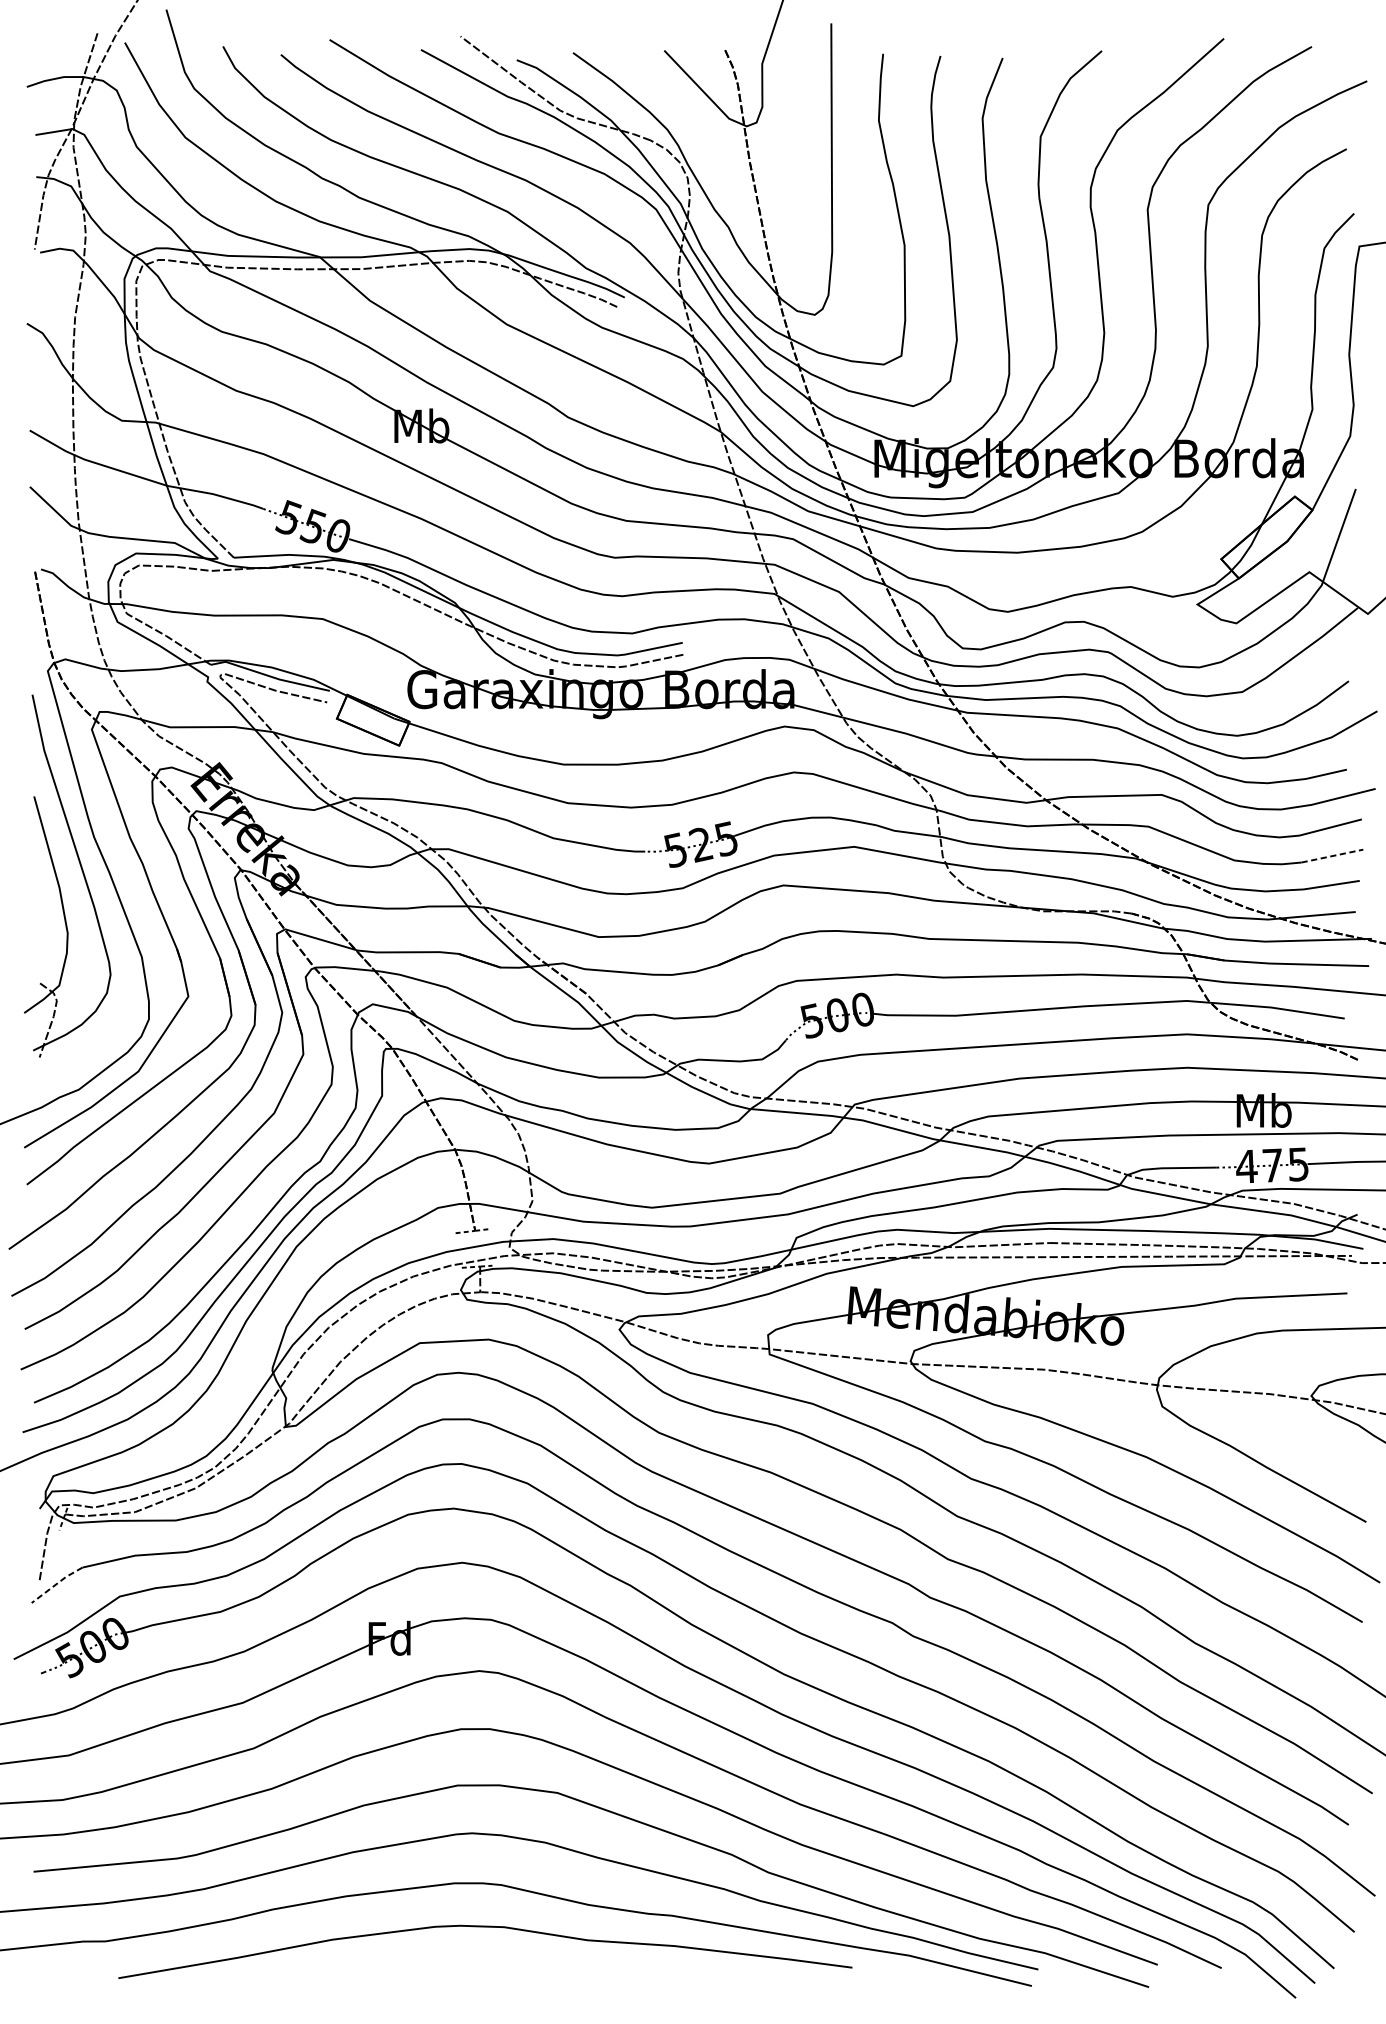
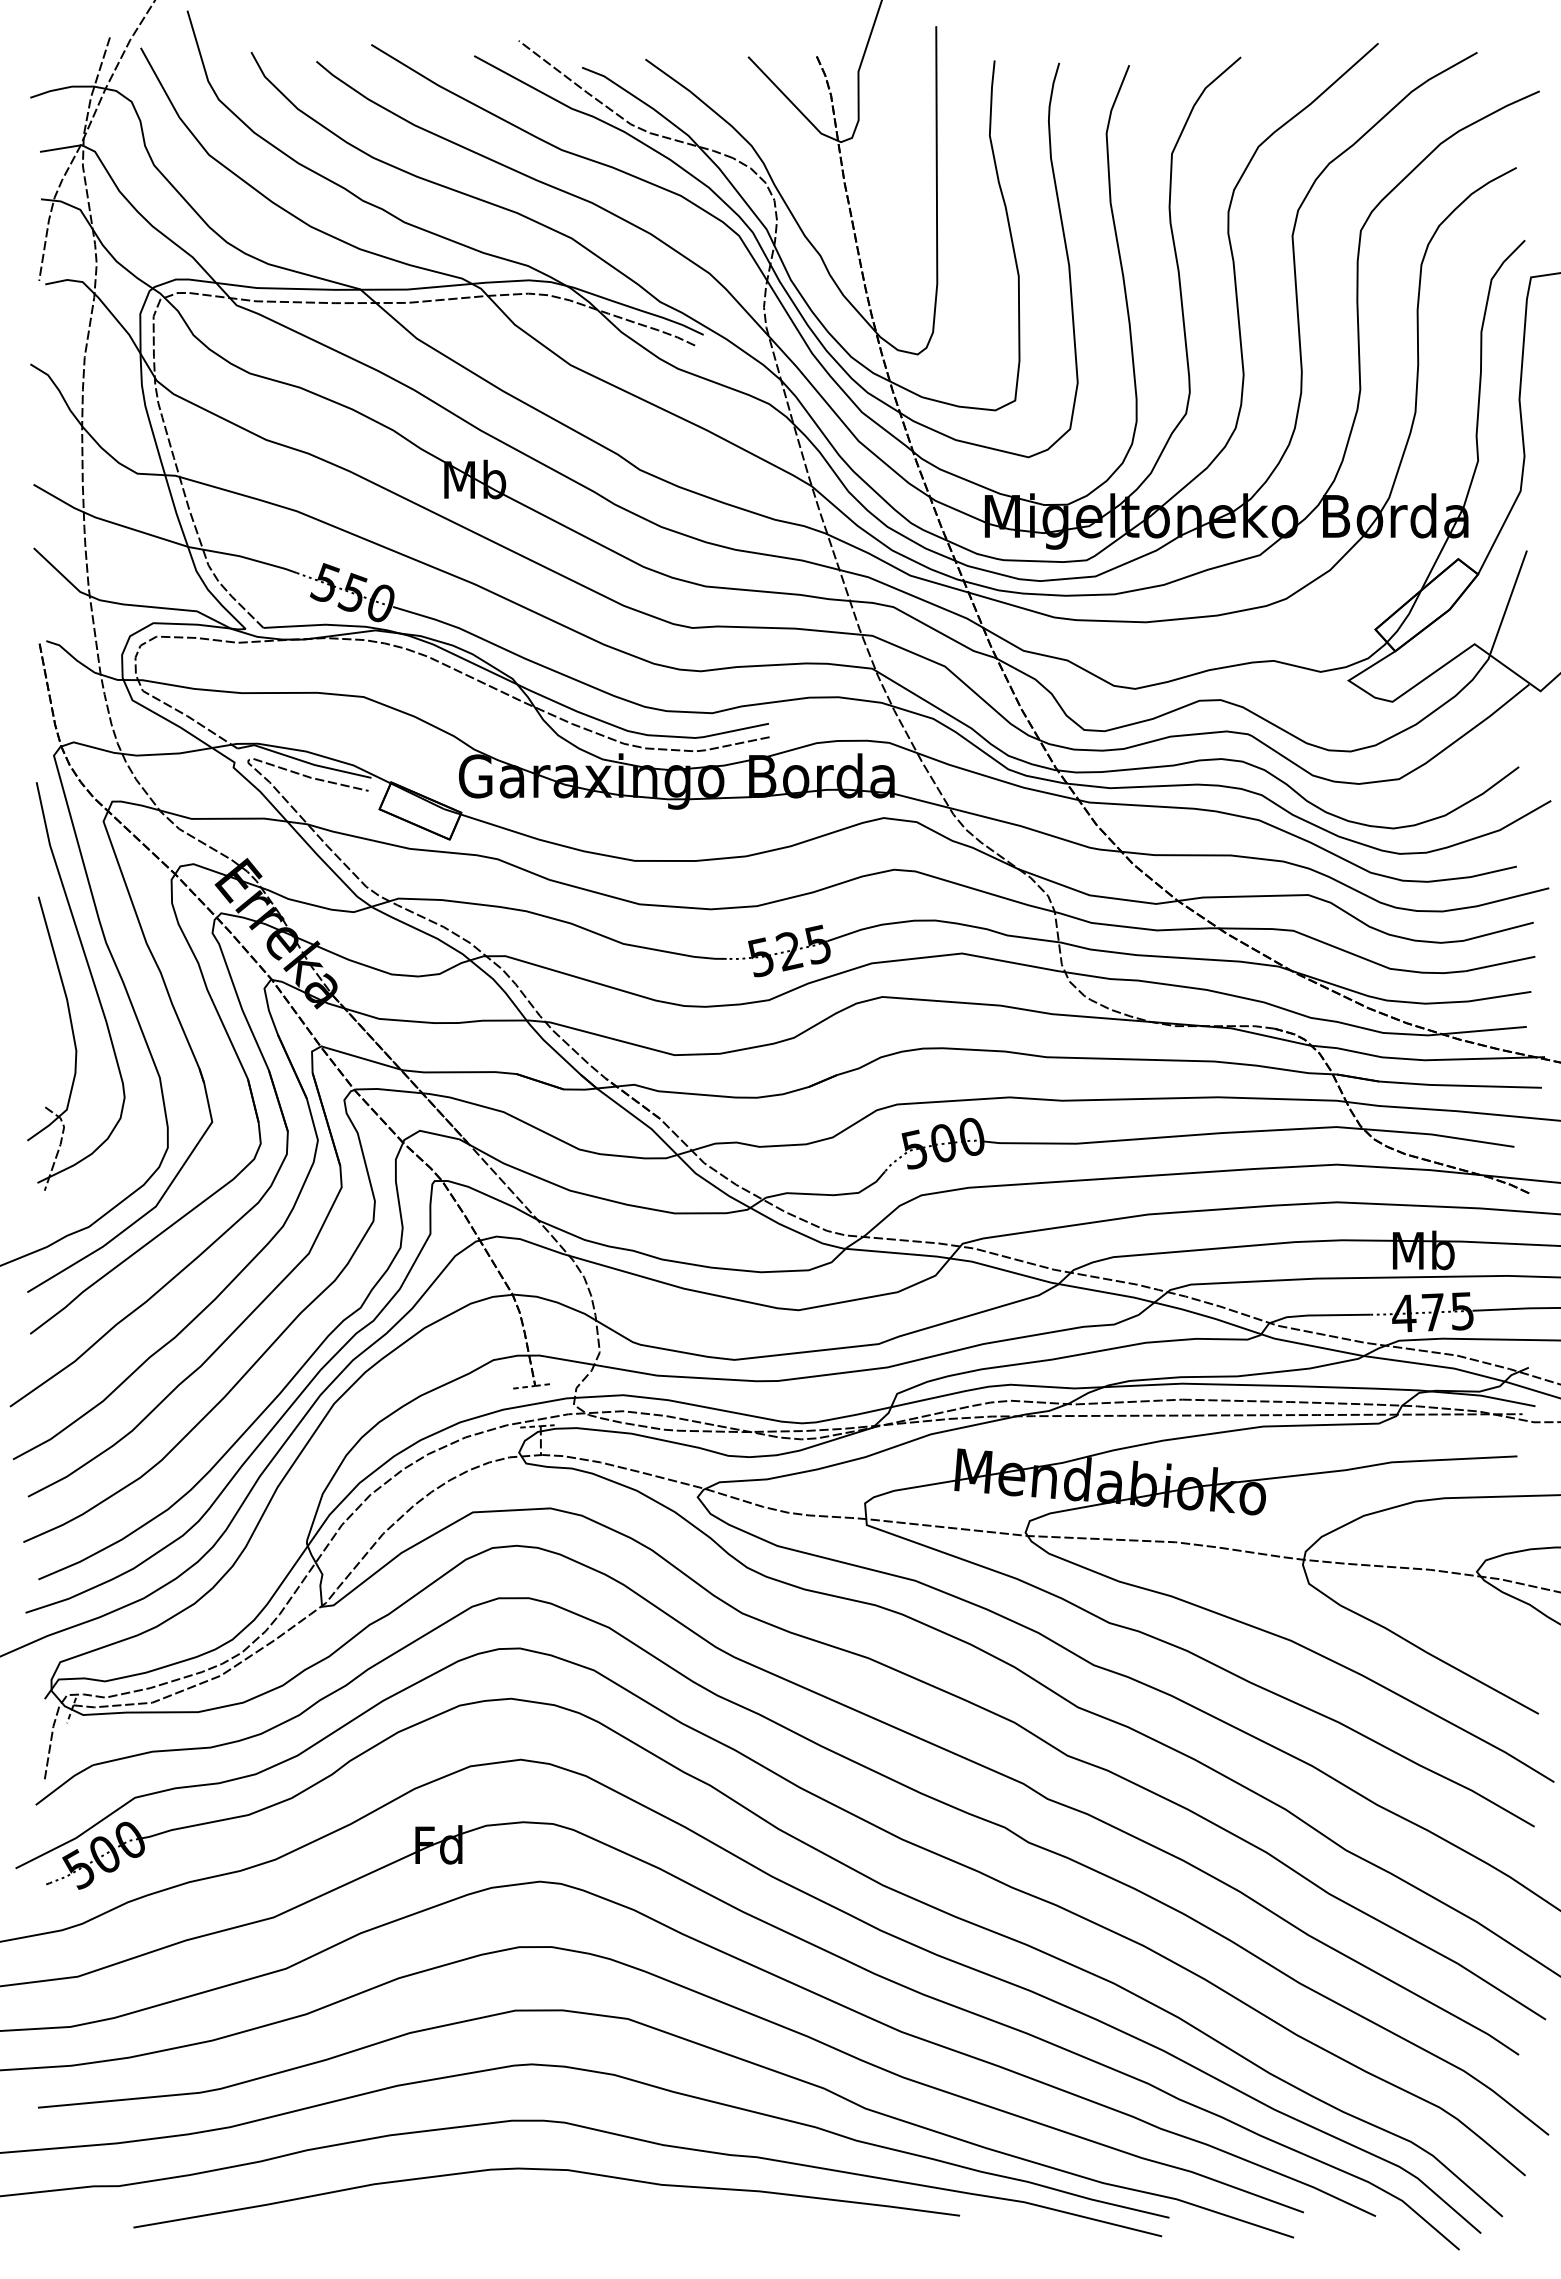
line: (1332, 855) -> (1500, 963), dashed -> solid
line: (57, 1583) -> (64, 1783), dashed -> solid

